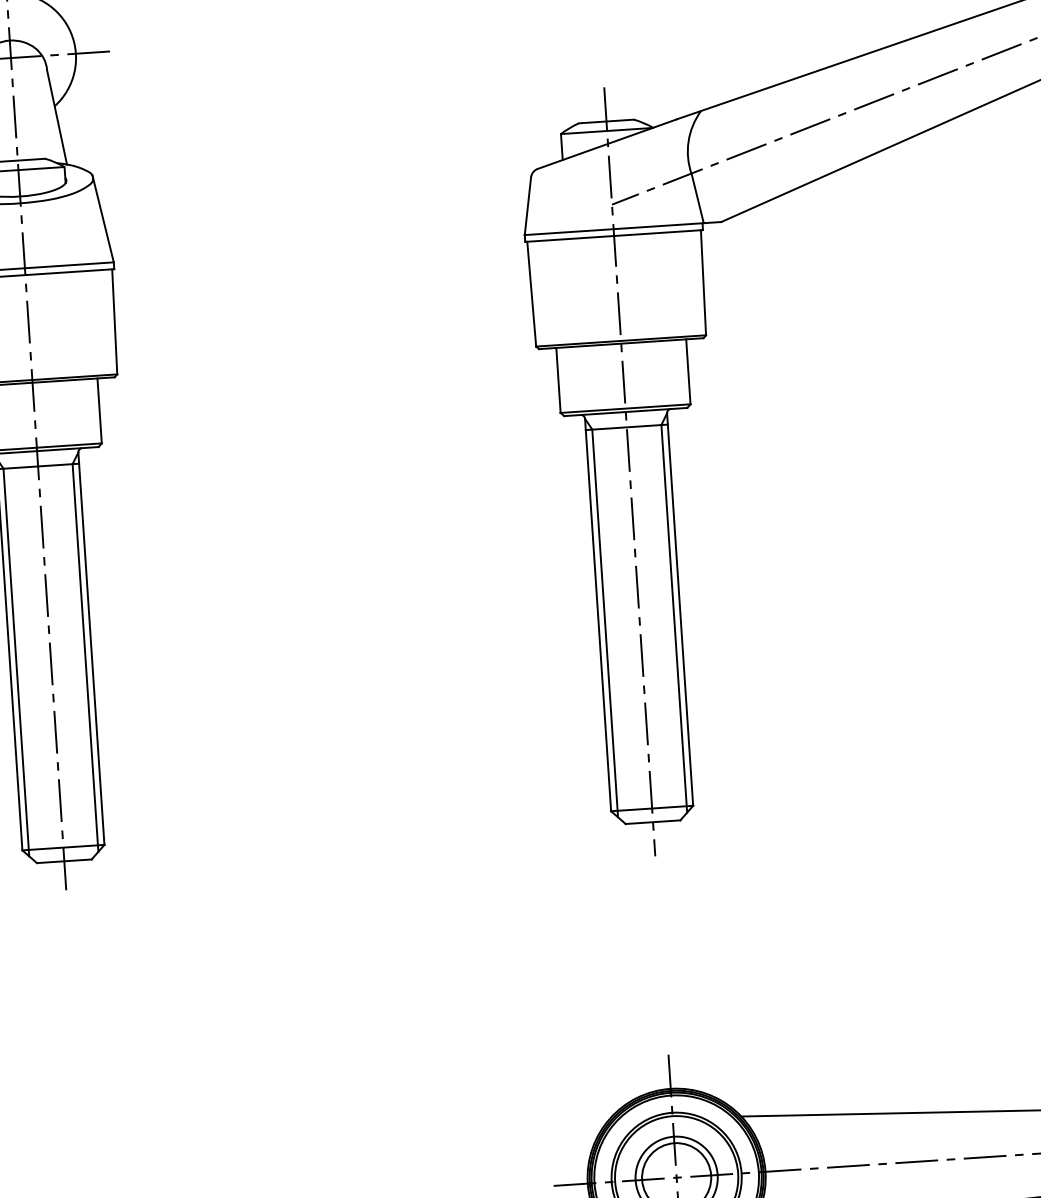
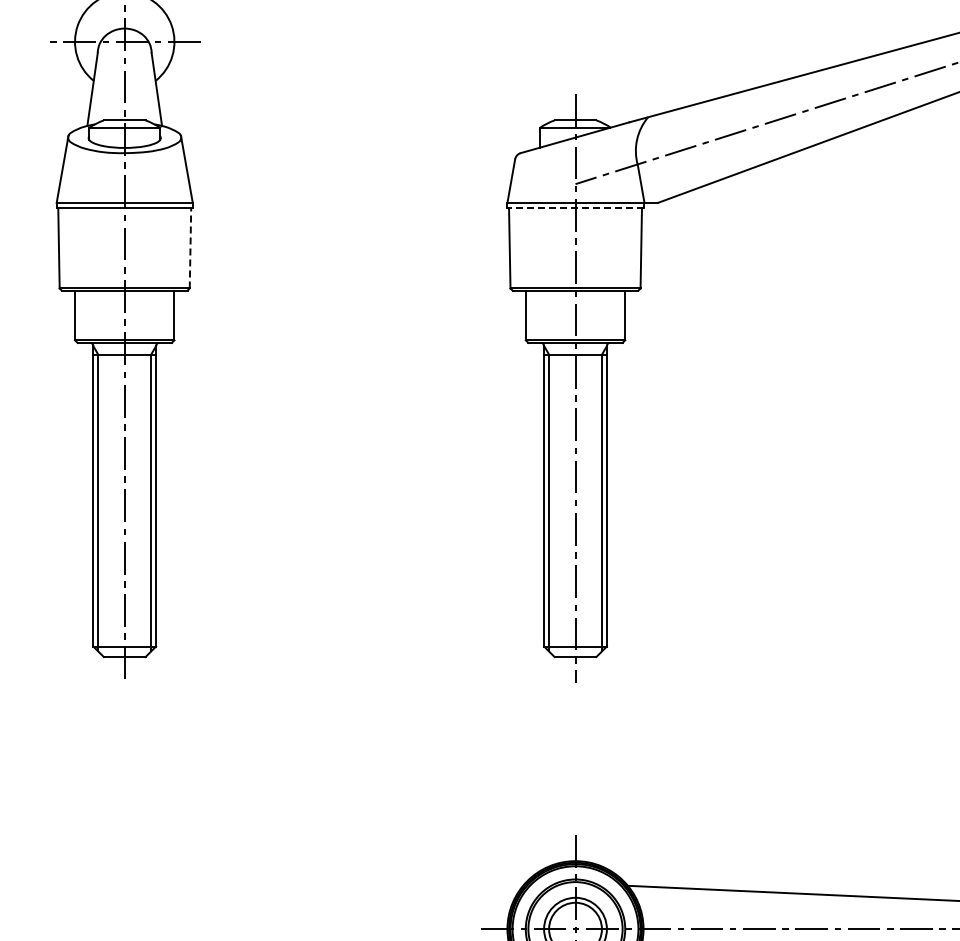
line: (614, 236) -> (575, 208), solid -> dashed
line: (114, 320) -> (190, 247), solid -> dashed

